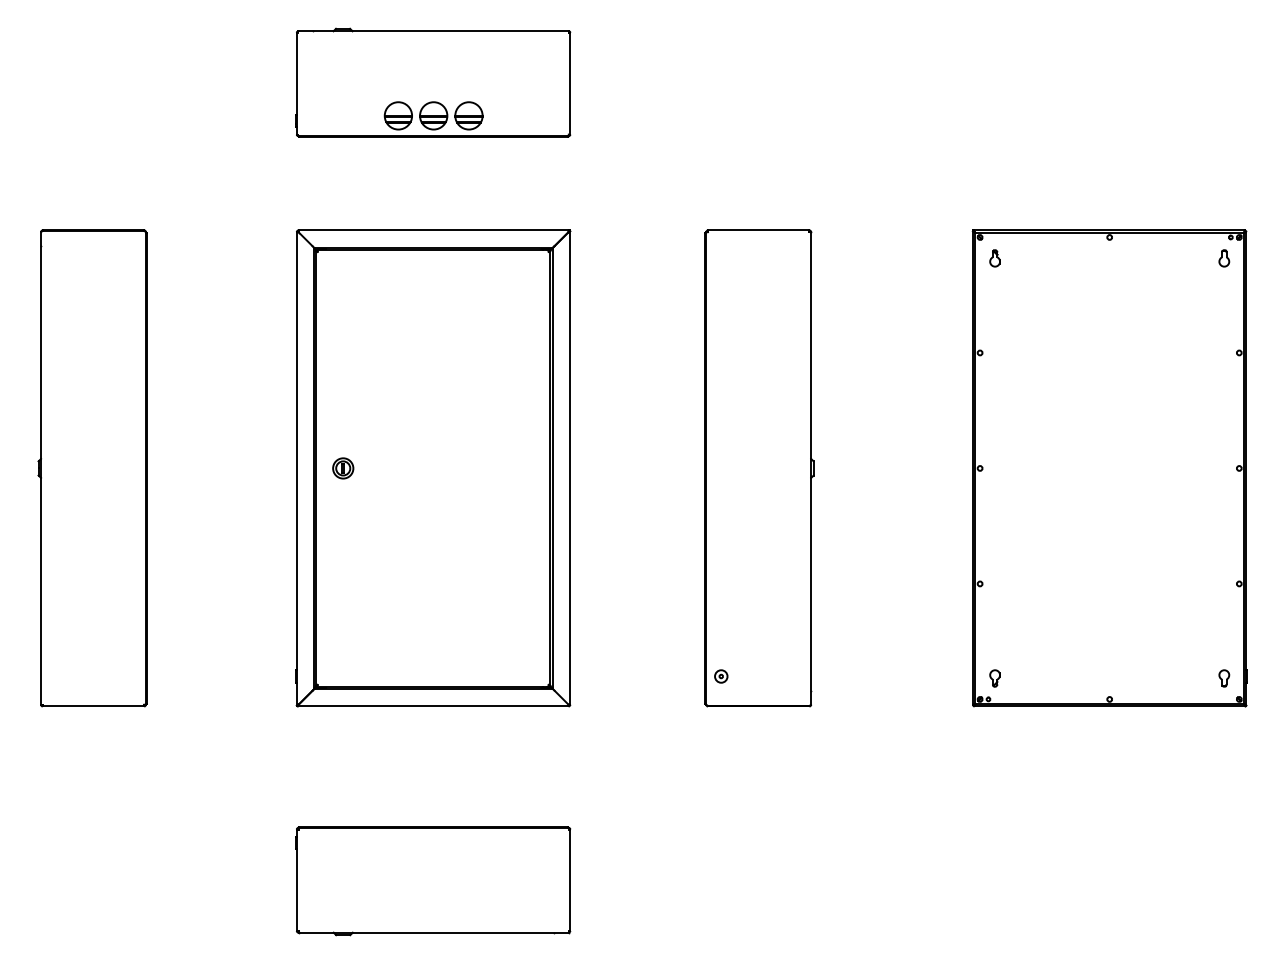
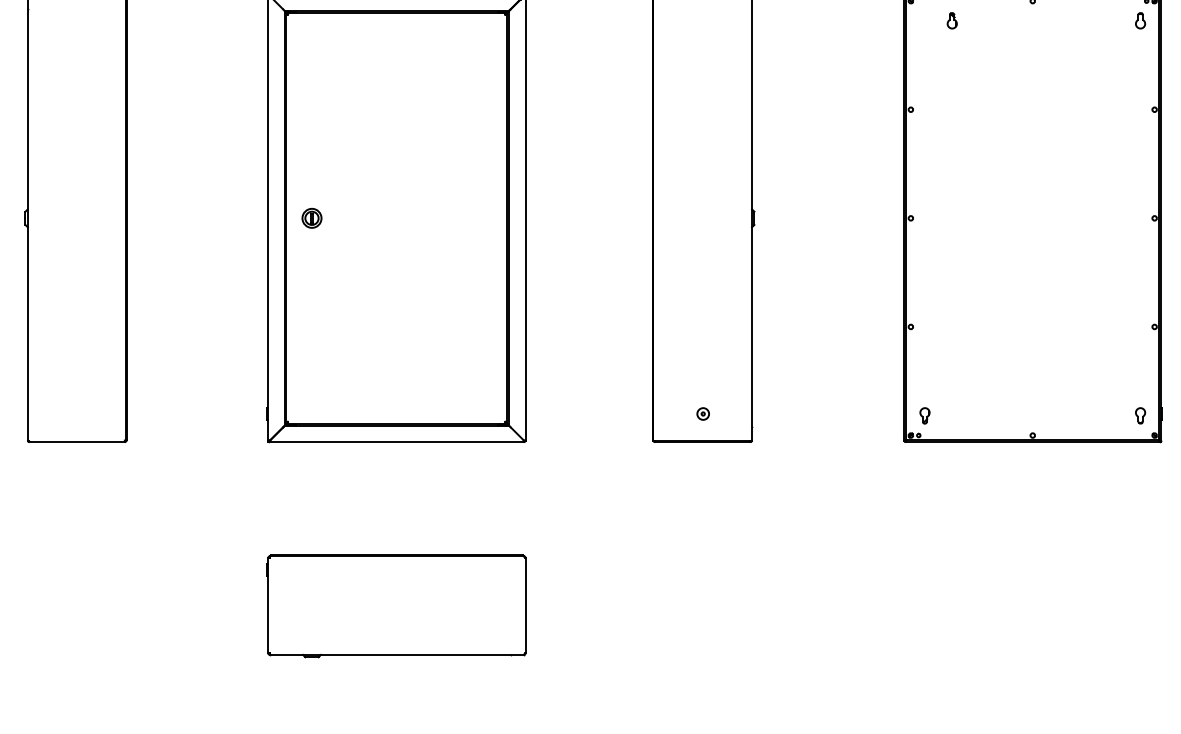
part: (994, 258) -> (951, 20), moved
part: (721, 676) -> (703, 414), moved

